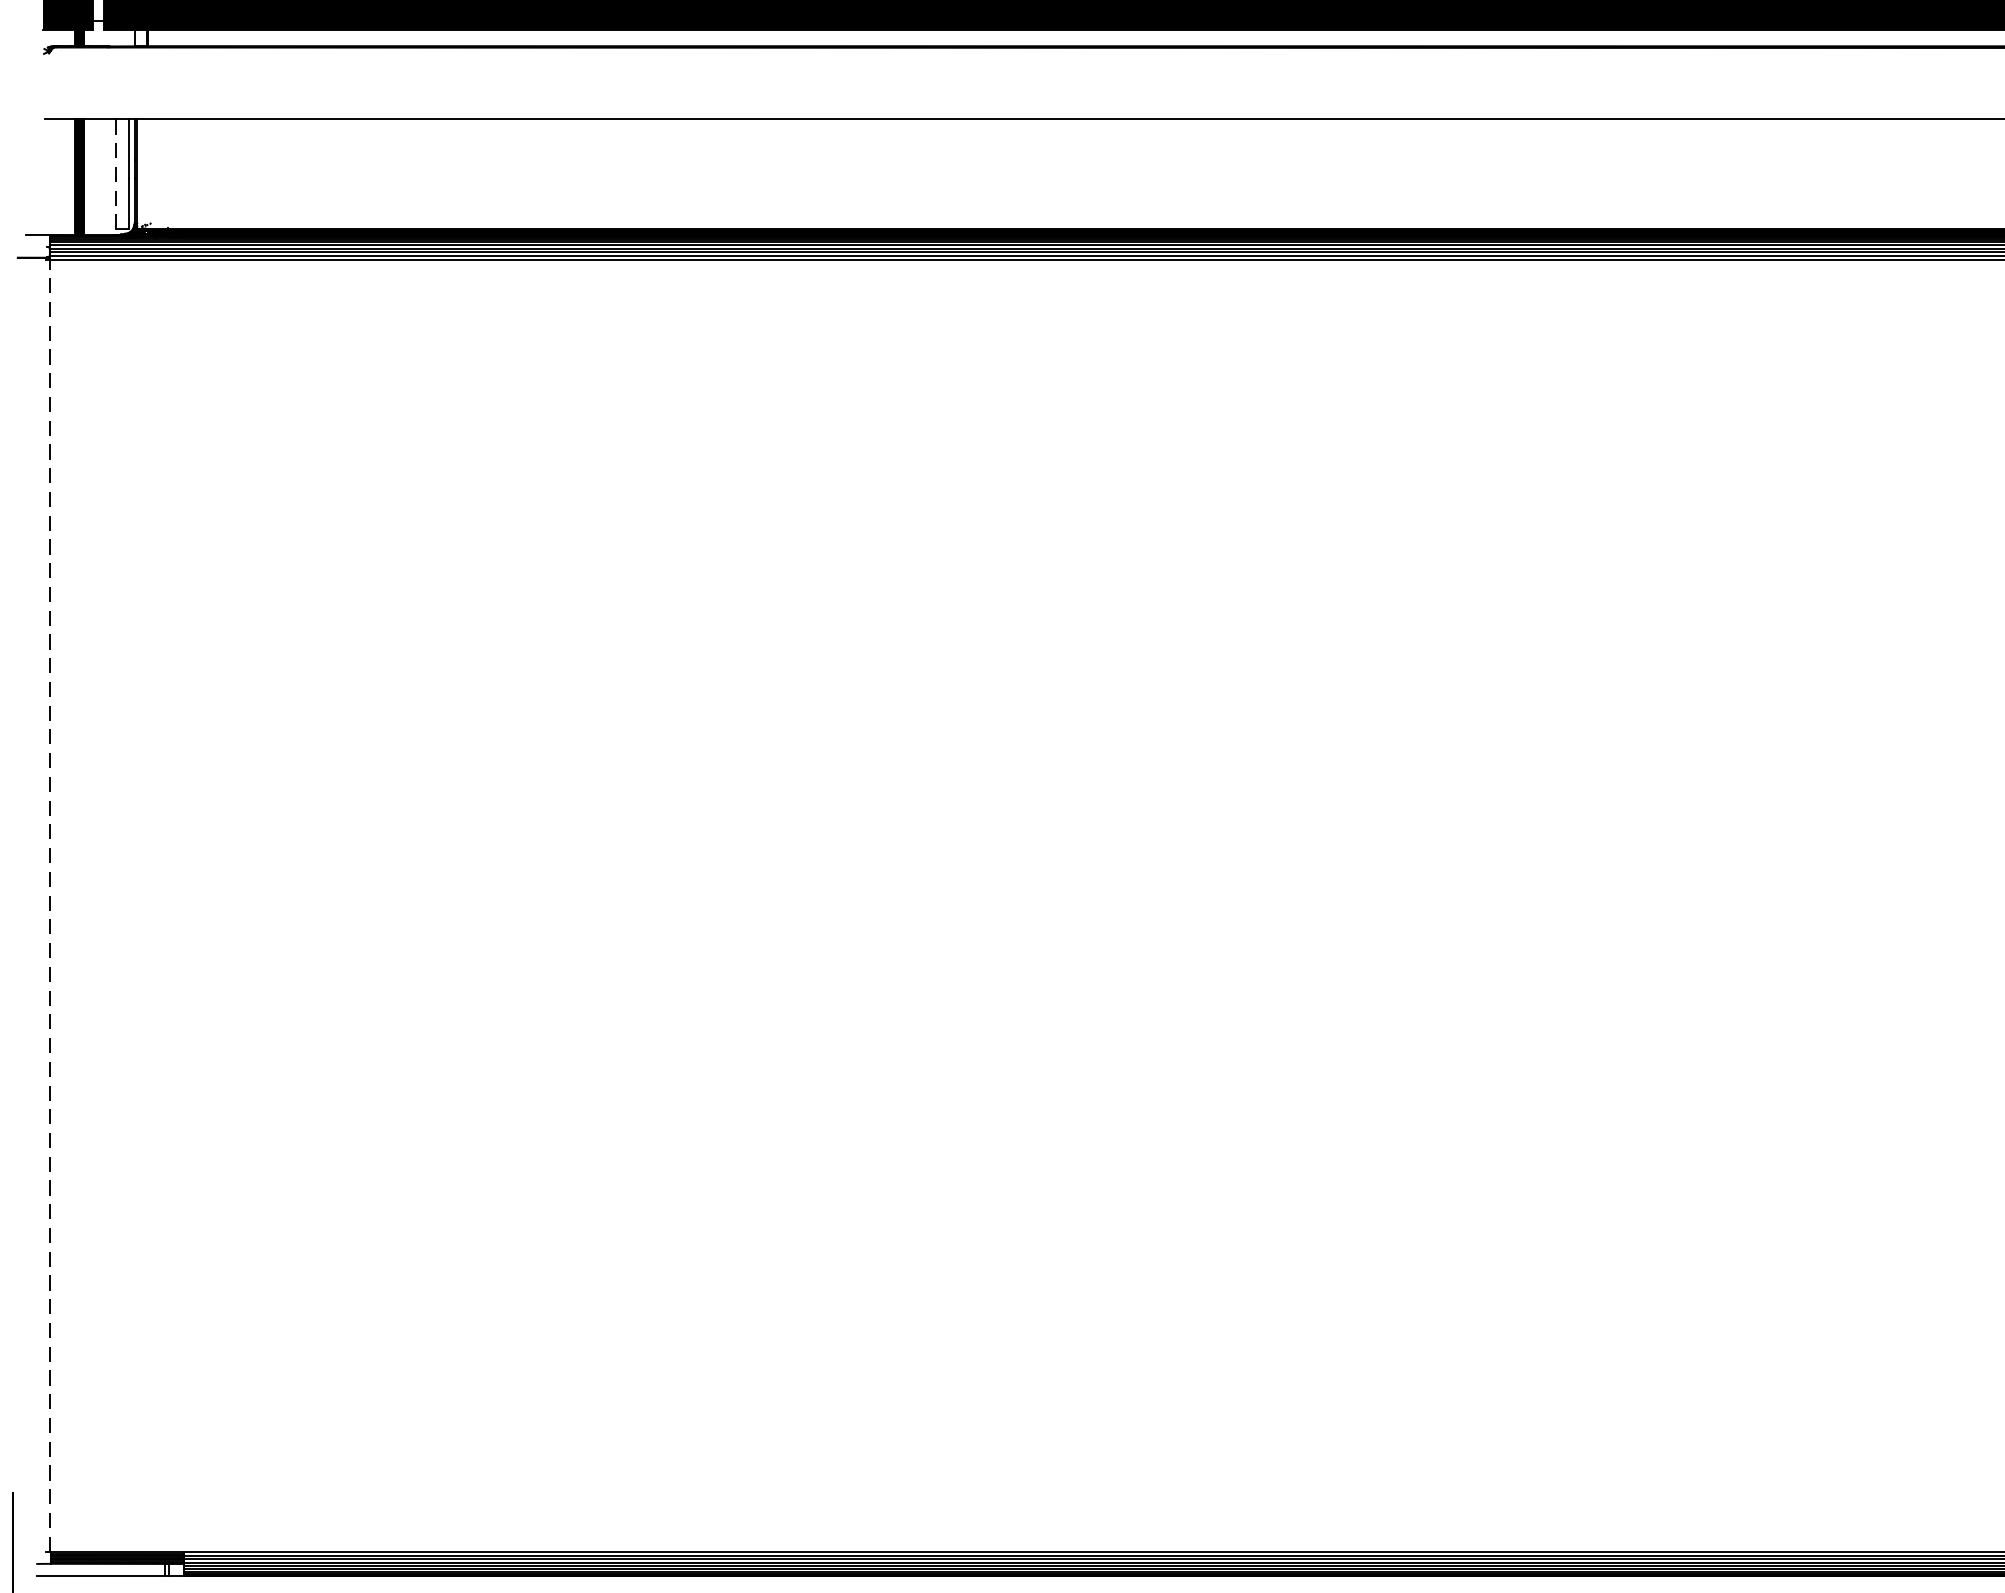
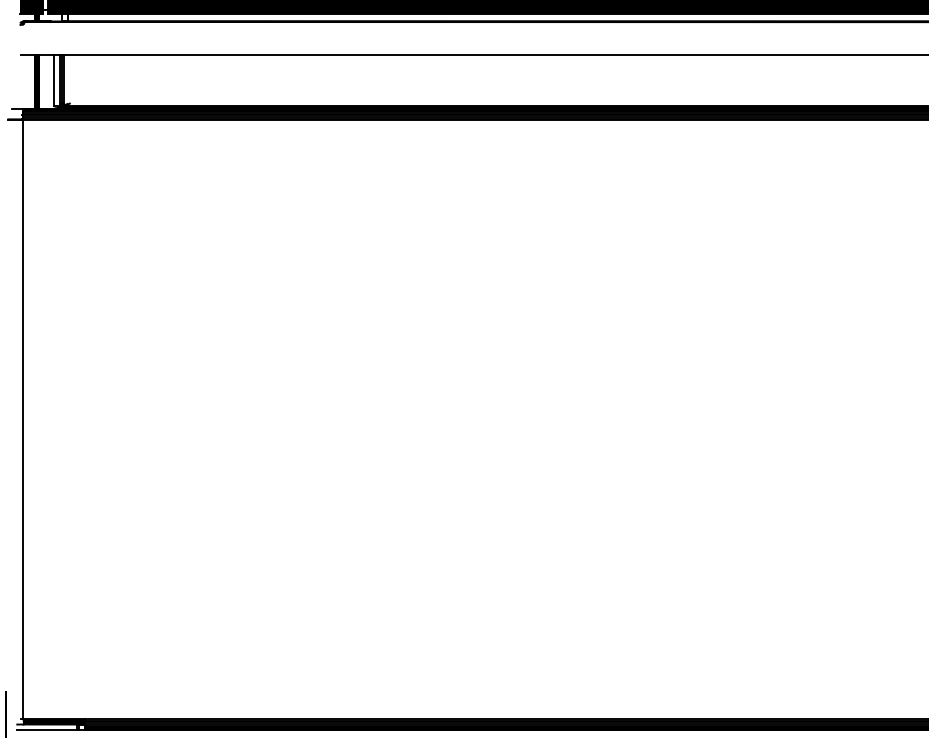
line: (117, 175) -> (54, 81), dashed -> solid
line: (50, 905) -> (23, 419), dashed -> solid

